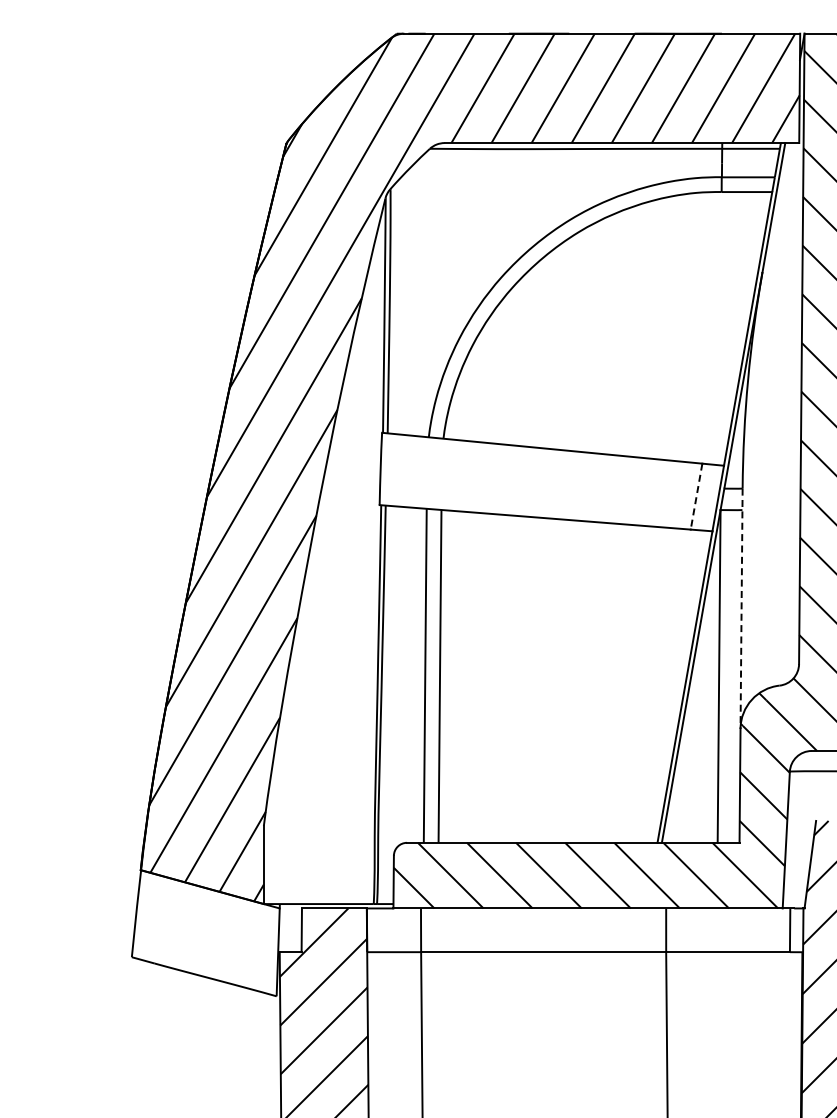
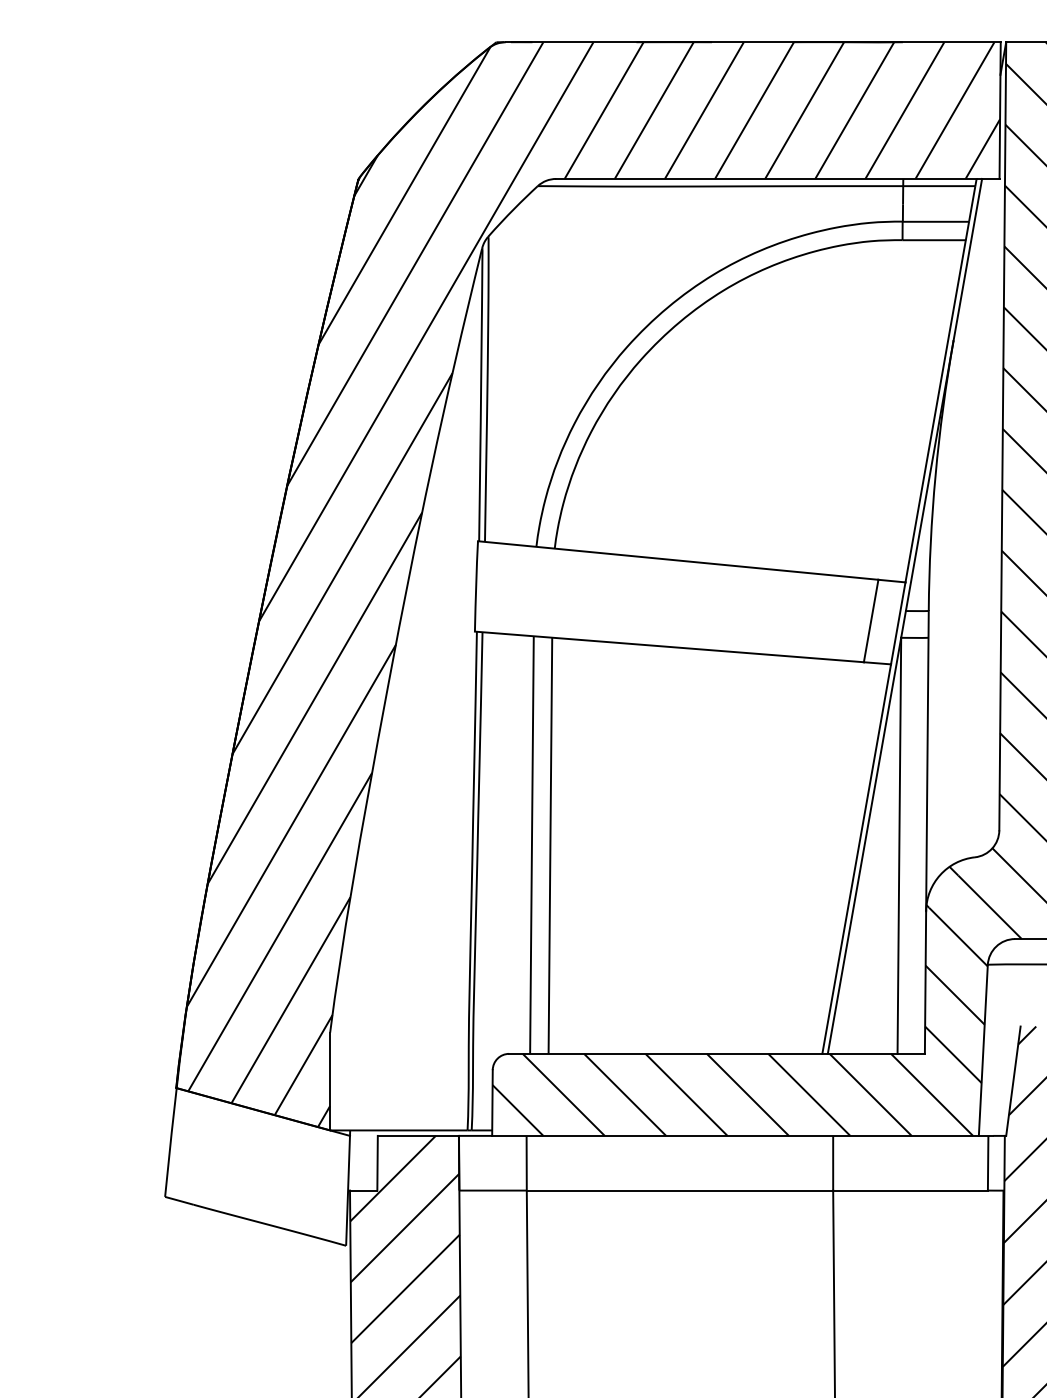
line: (696, 497) -> (871, 622), dashed -> solid
line: (741, 609) -> (927, 762), dashed -> solid

